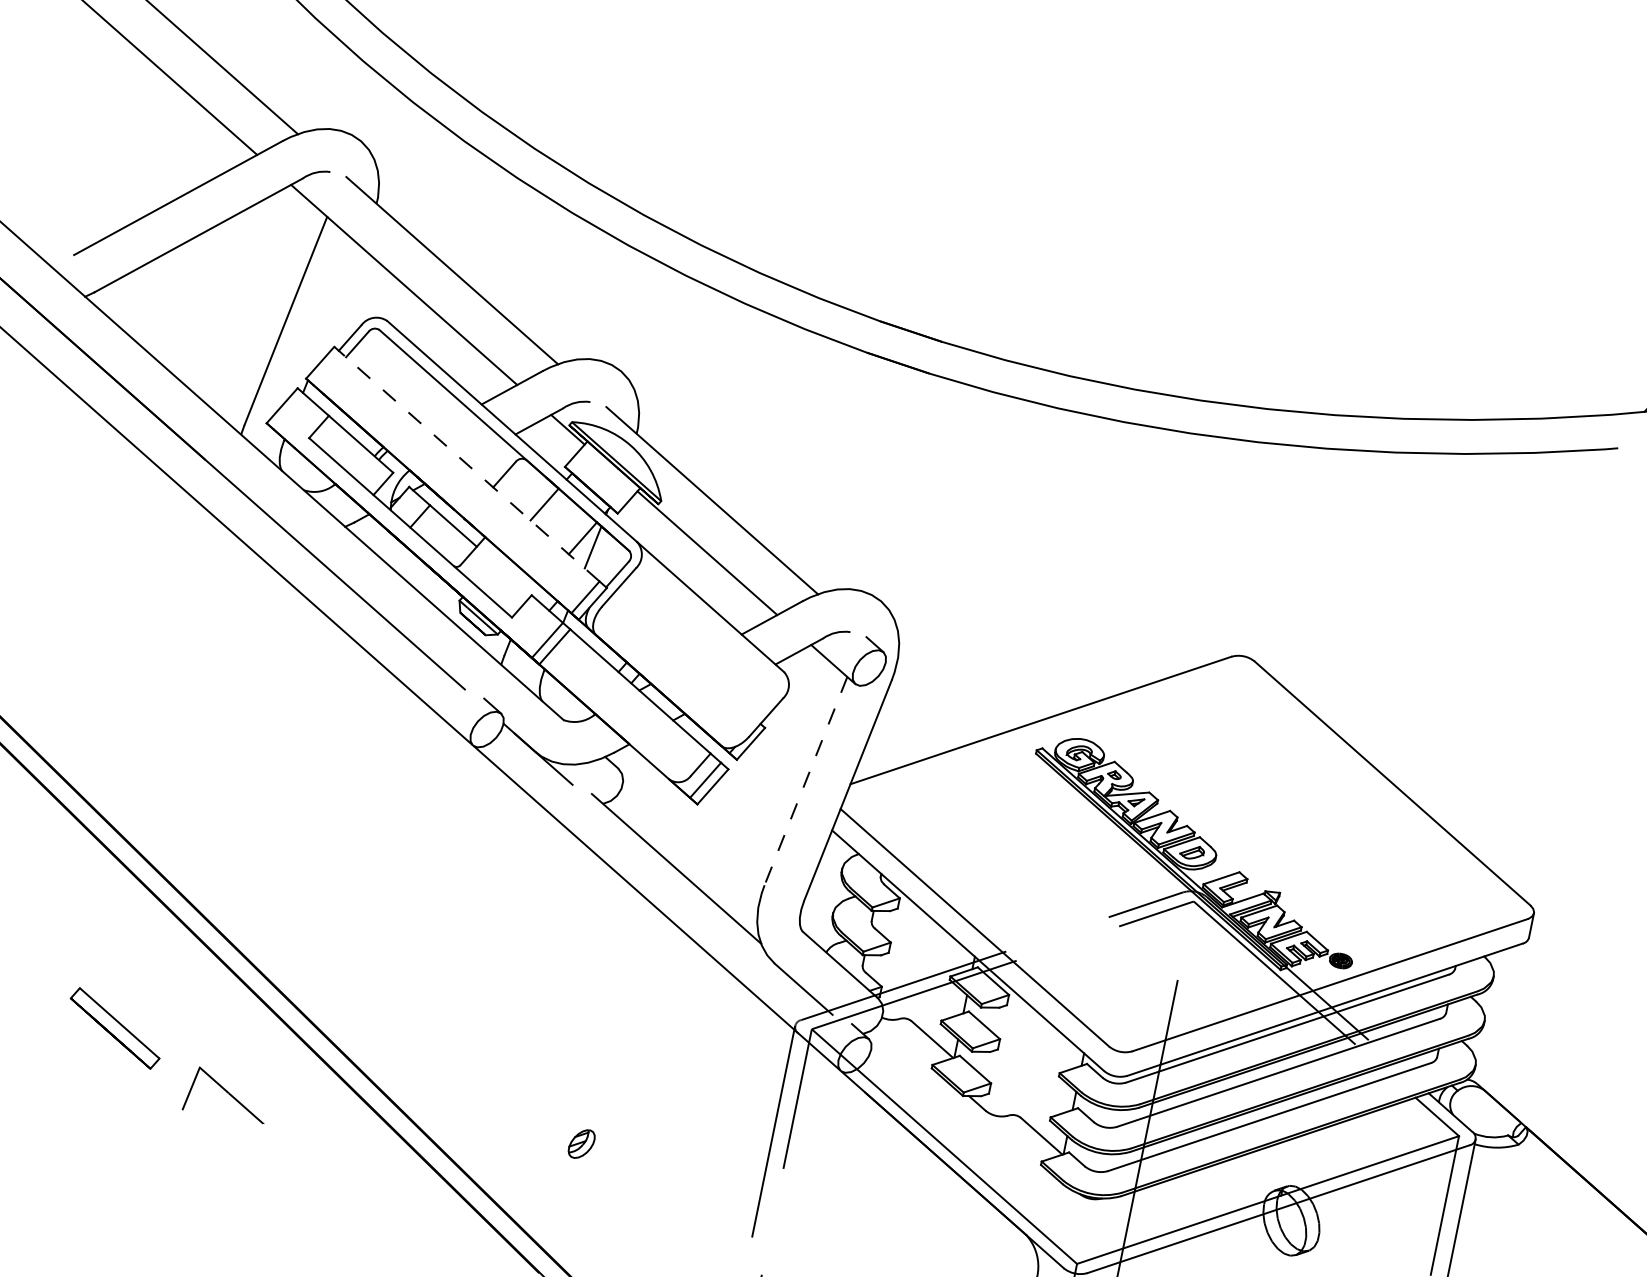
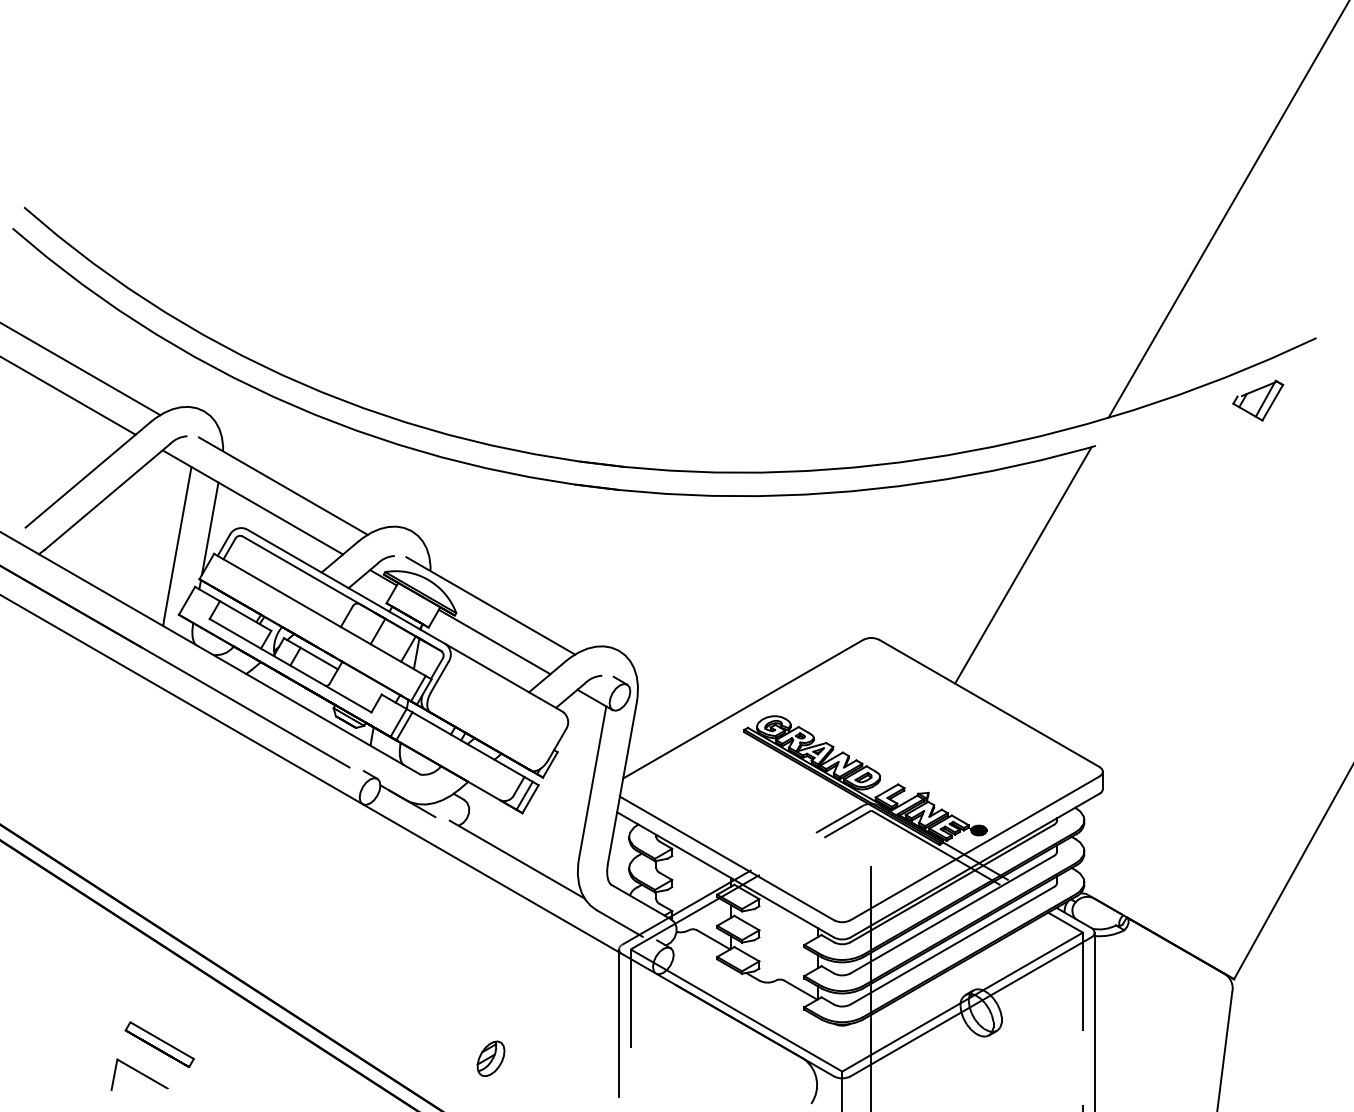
line: (335, 309) -> (209, 528), added
line: (466, 463) -> (319, 614), dashed -> solid
line: (1480, 597) -> (1023, 565), added
line: (805, 782) -> (592, 783), dashed -> solid
part: (226, 1095) -> (139, 1074), moved
part: (581, 1143) -> (490, 1058), size x1.67

